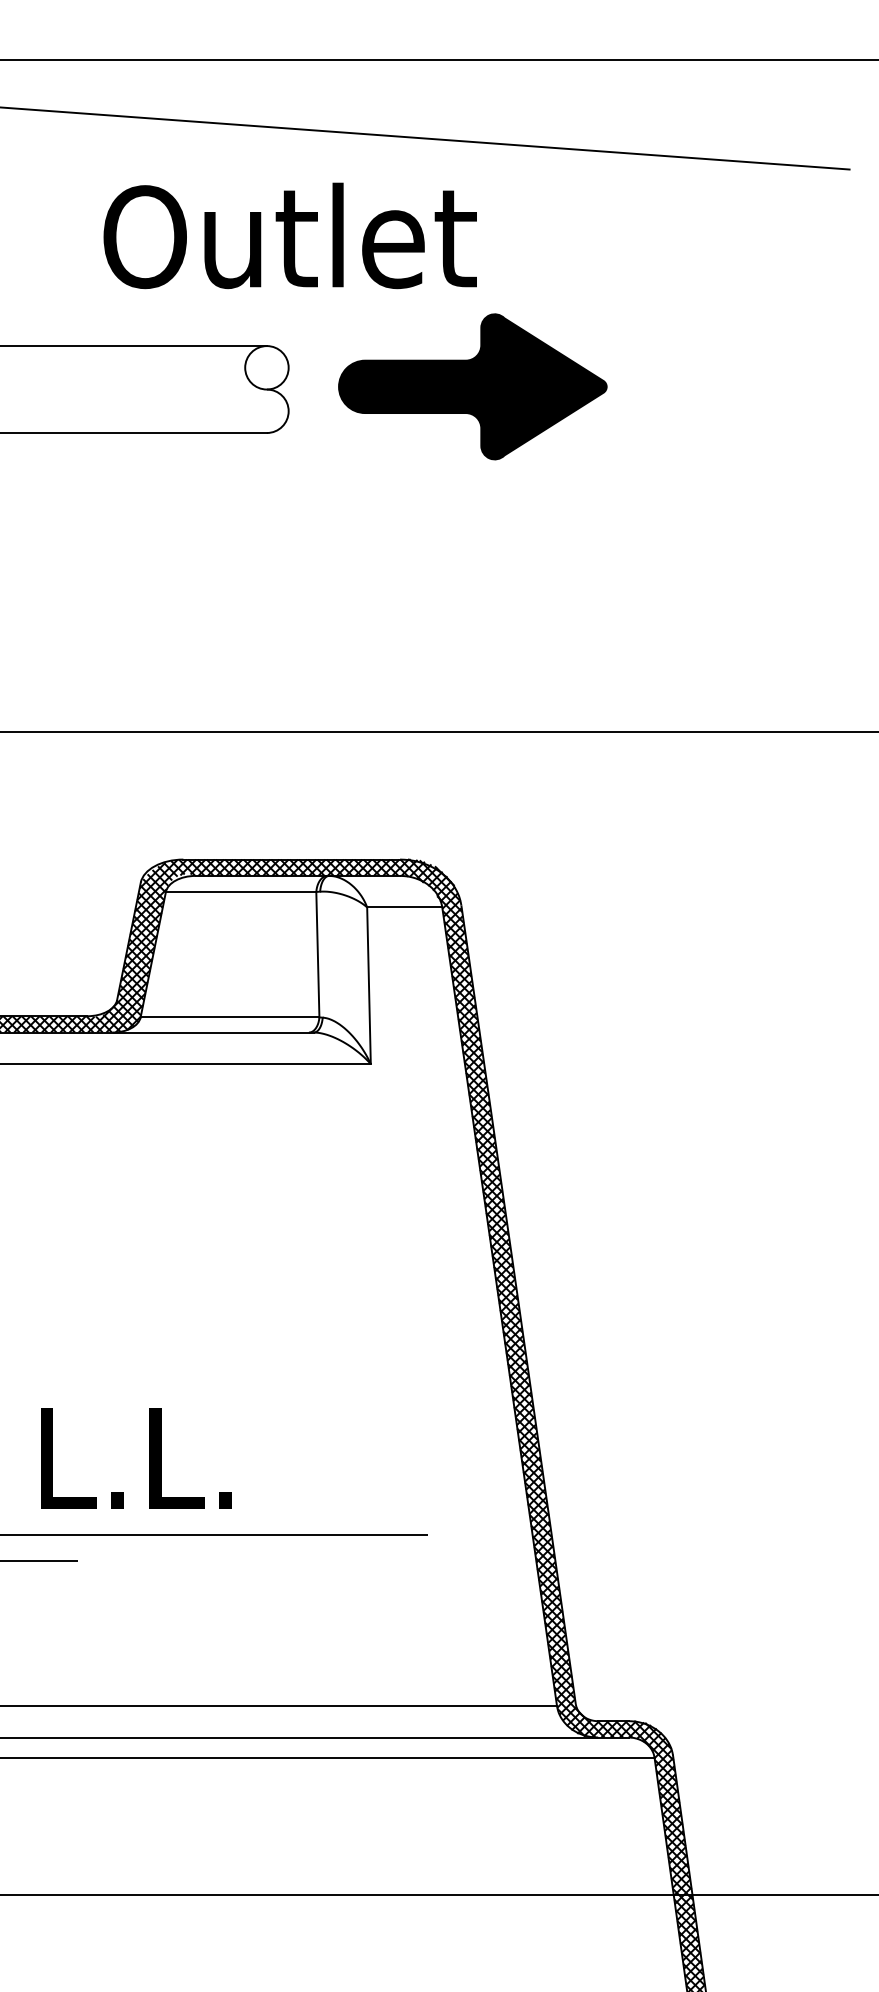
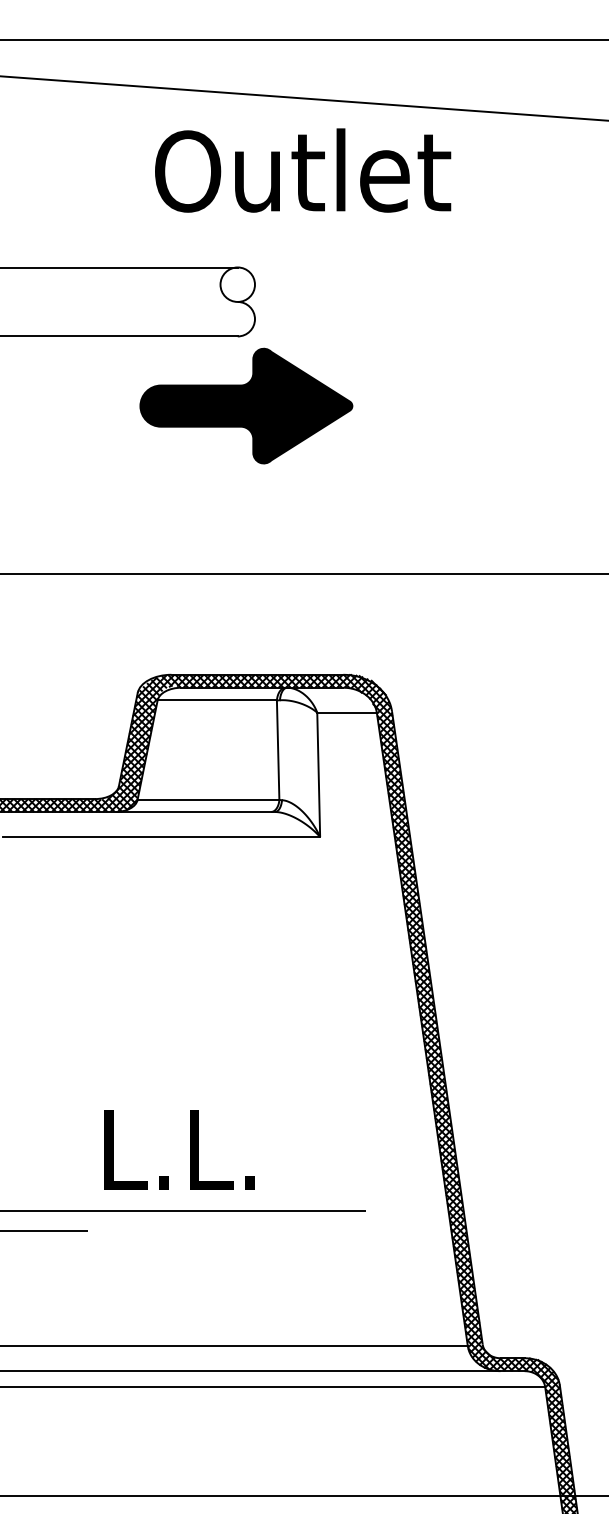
text: (289, 235) -> (302, 170), moved
part: (472, 386) -> (246, 405), moved
text: (136, 1458) -> (179, 1149), moved

